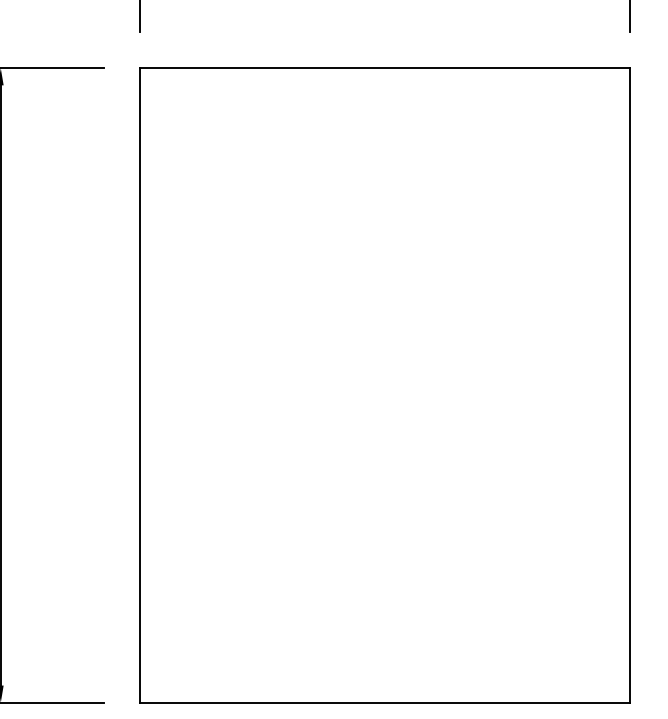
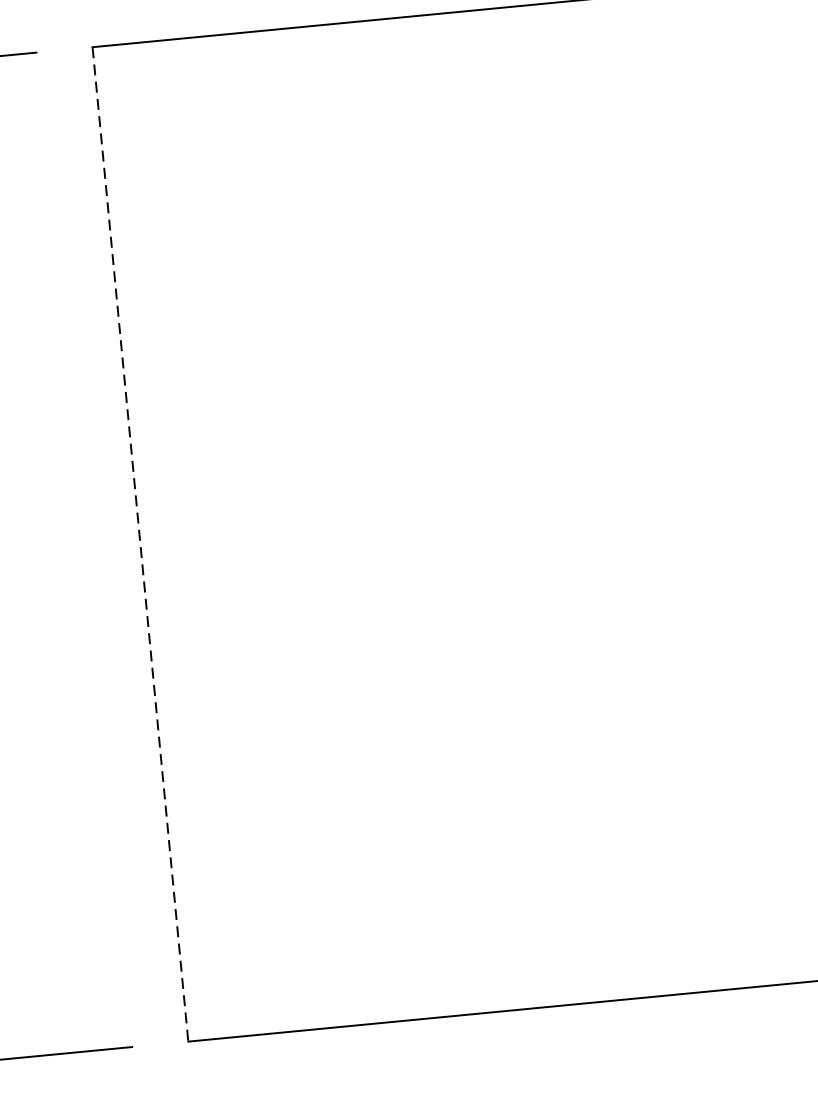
line: (139, 385) -> (140, 544), solid -> dashed

